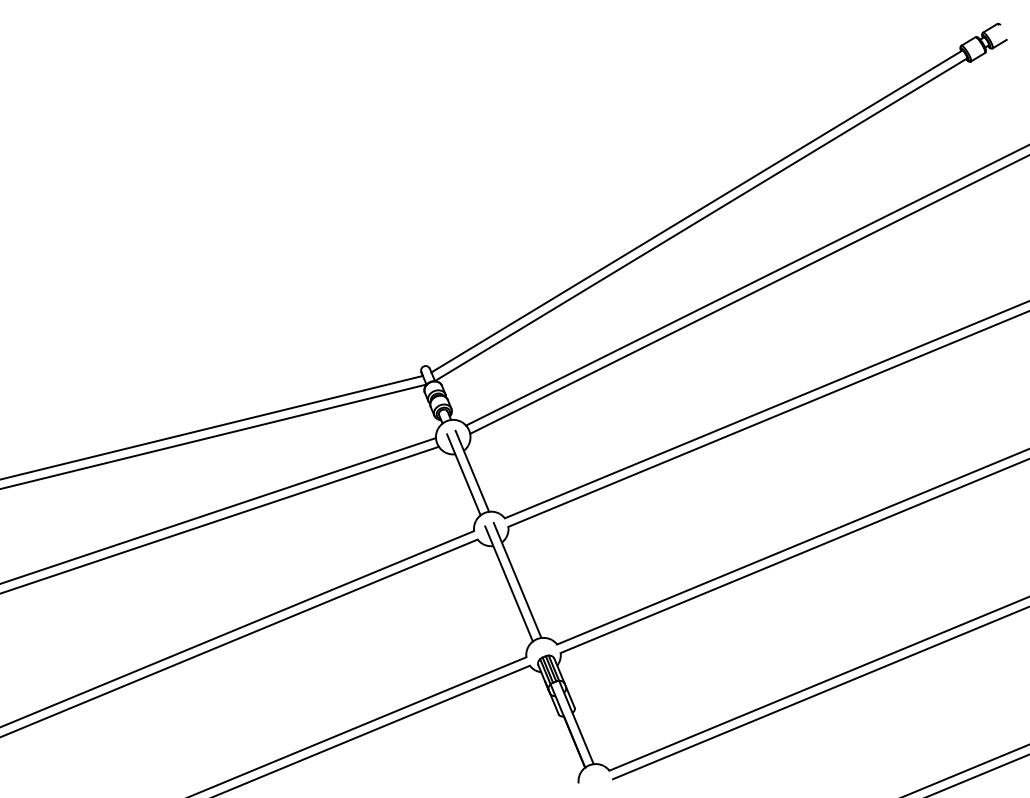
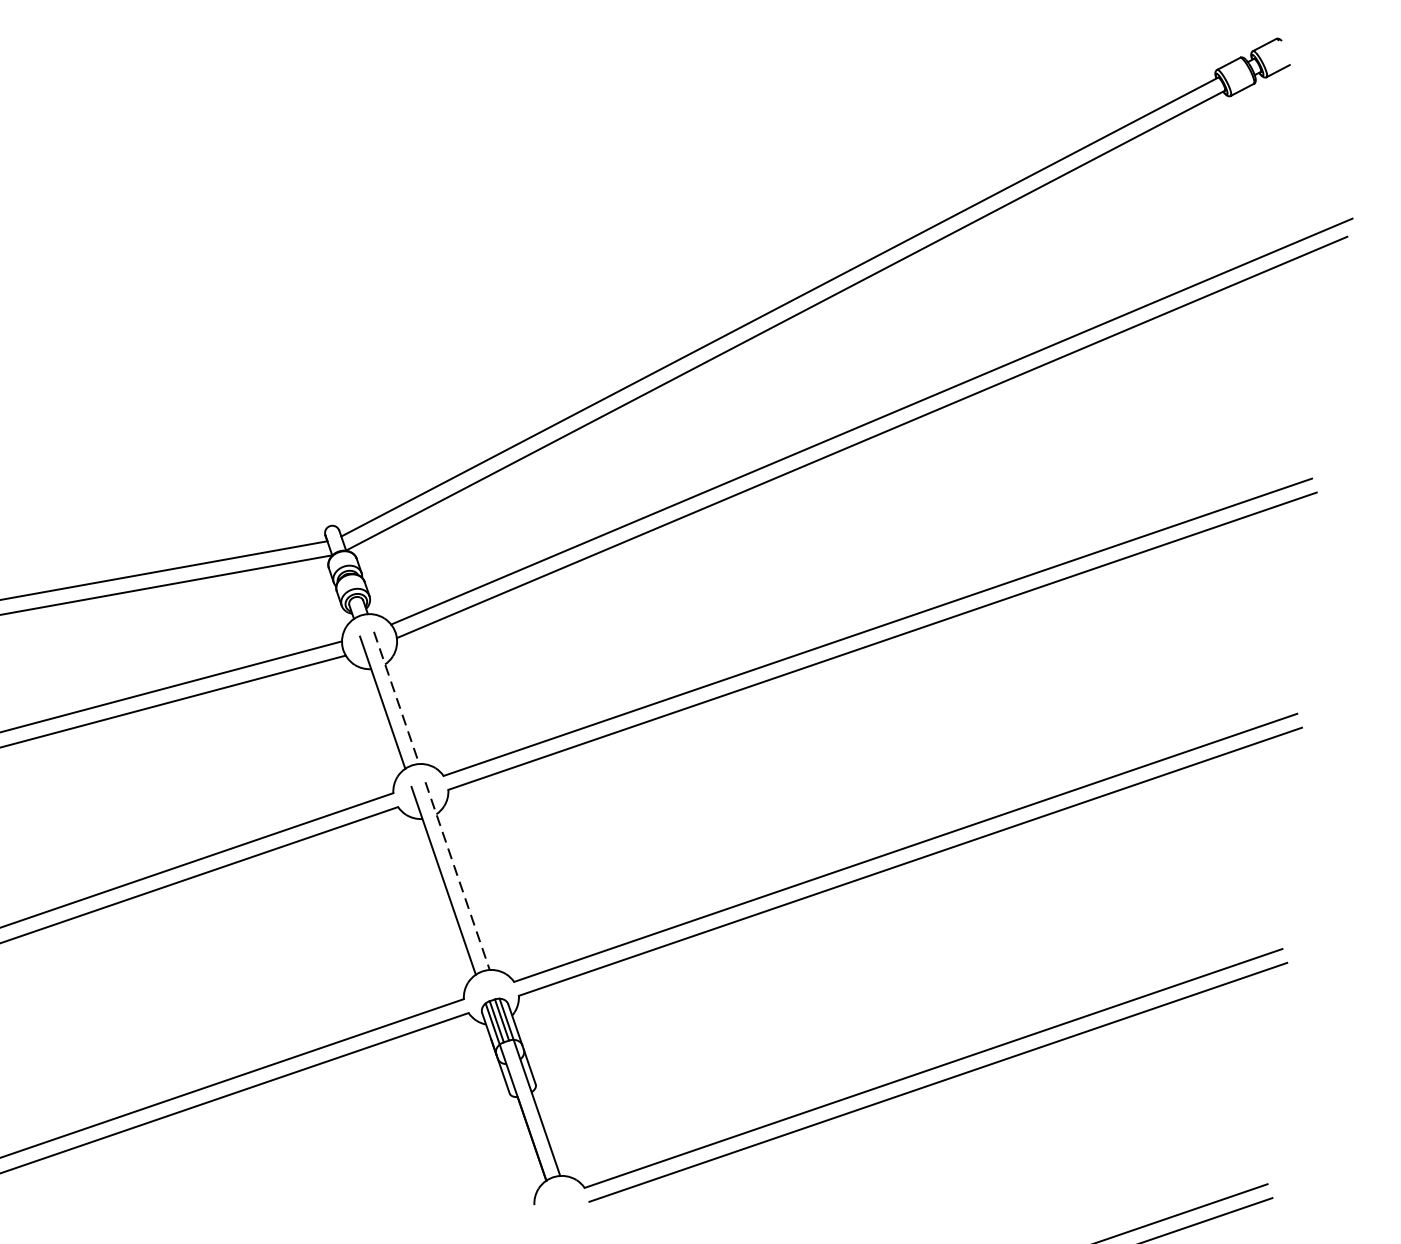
line: (472, 471) -> (396, 698), solid -> dashed
line: (517, 580) -> (457, 876), solid -> dashed

